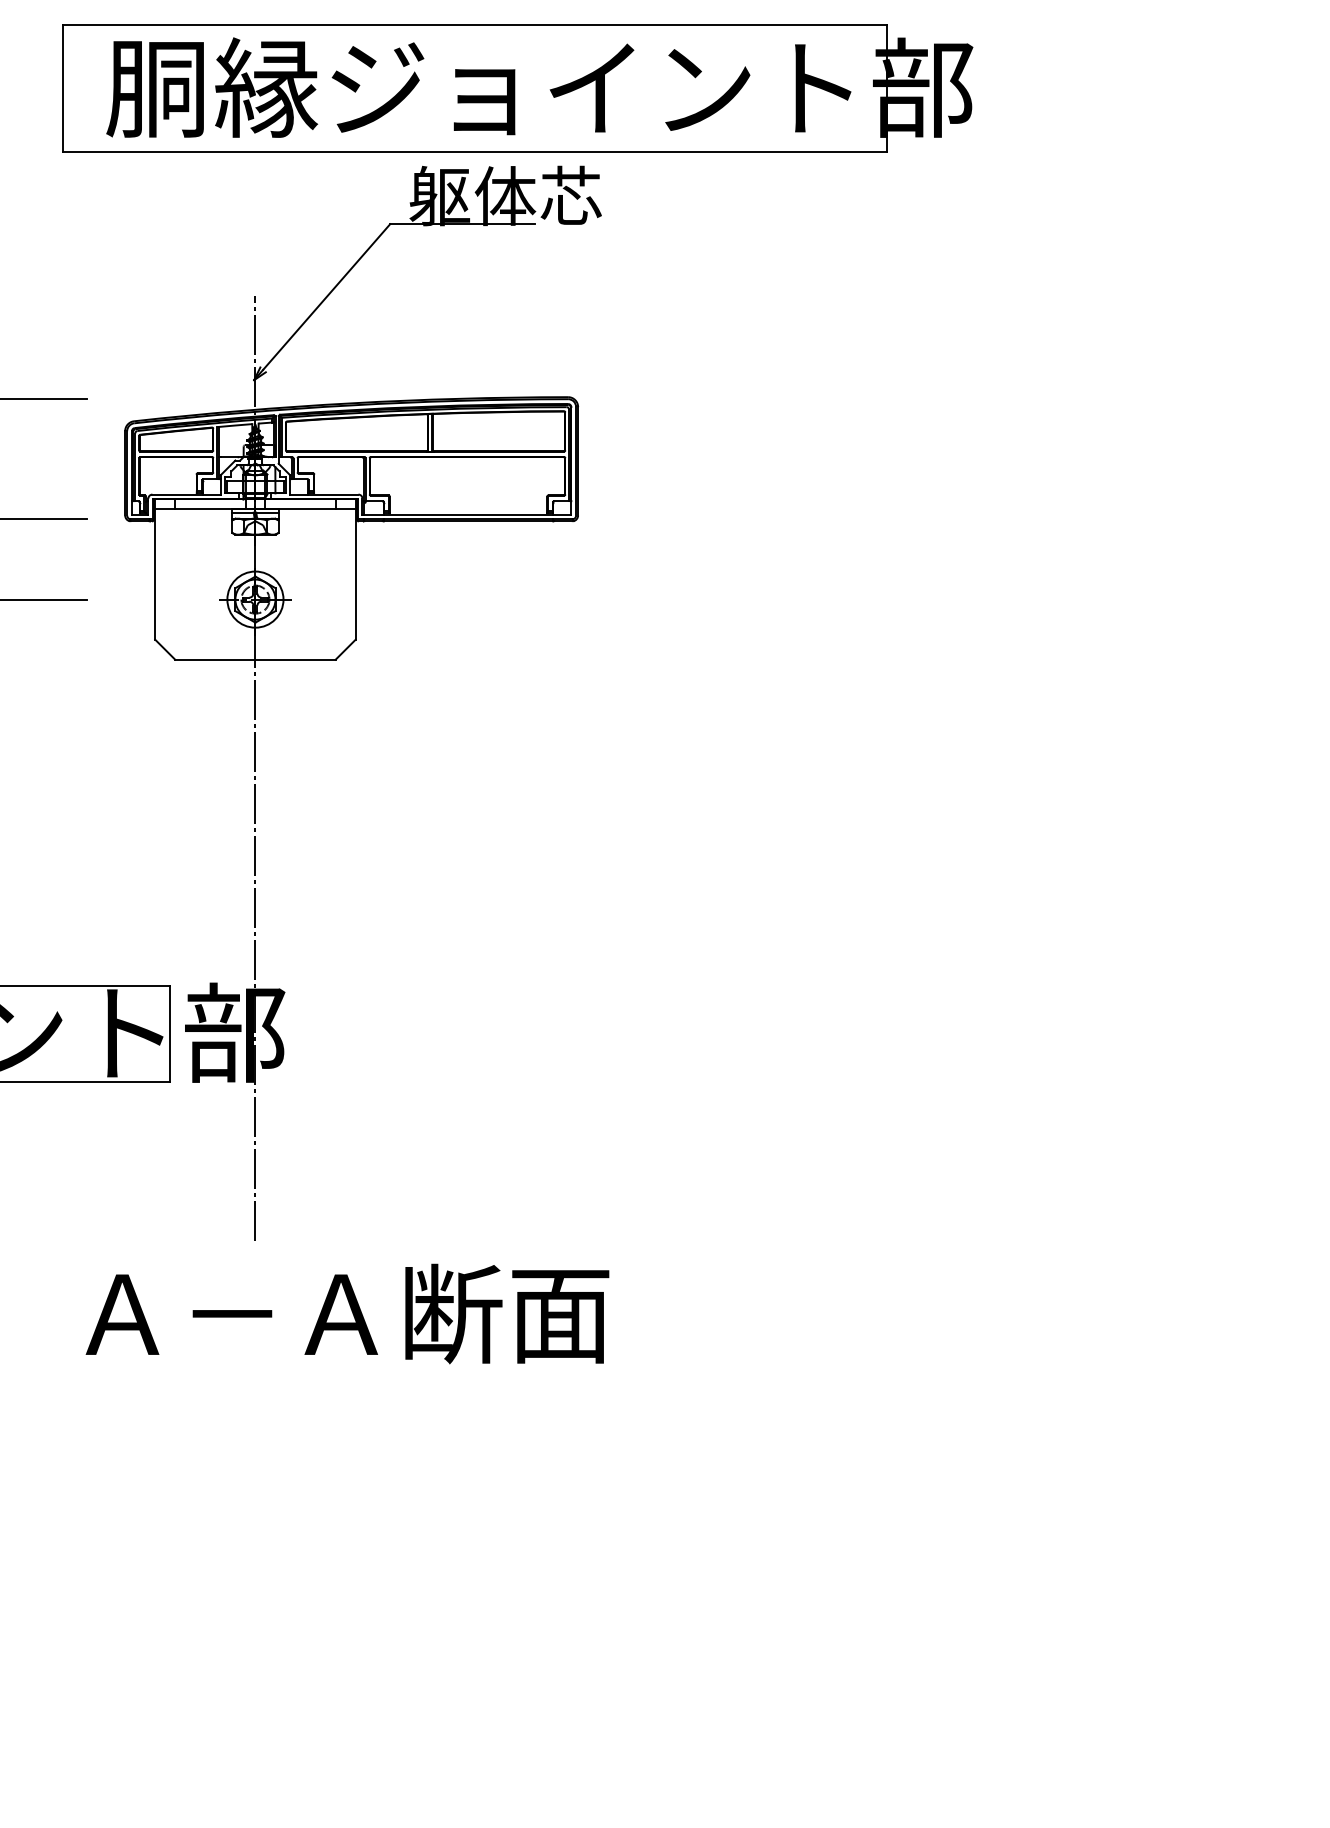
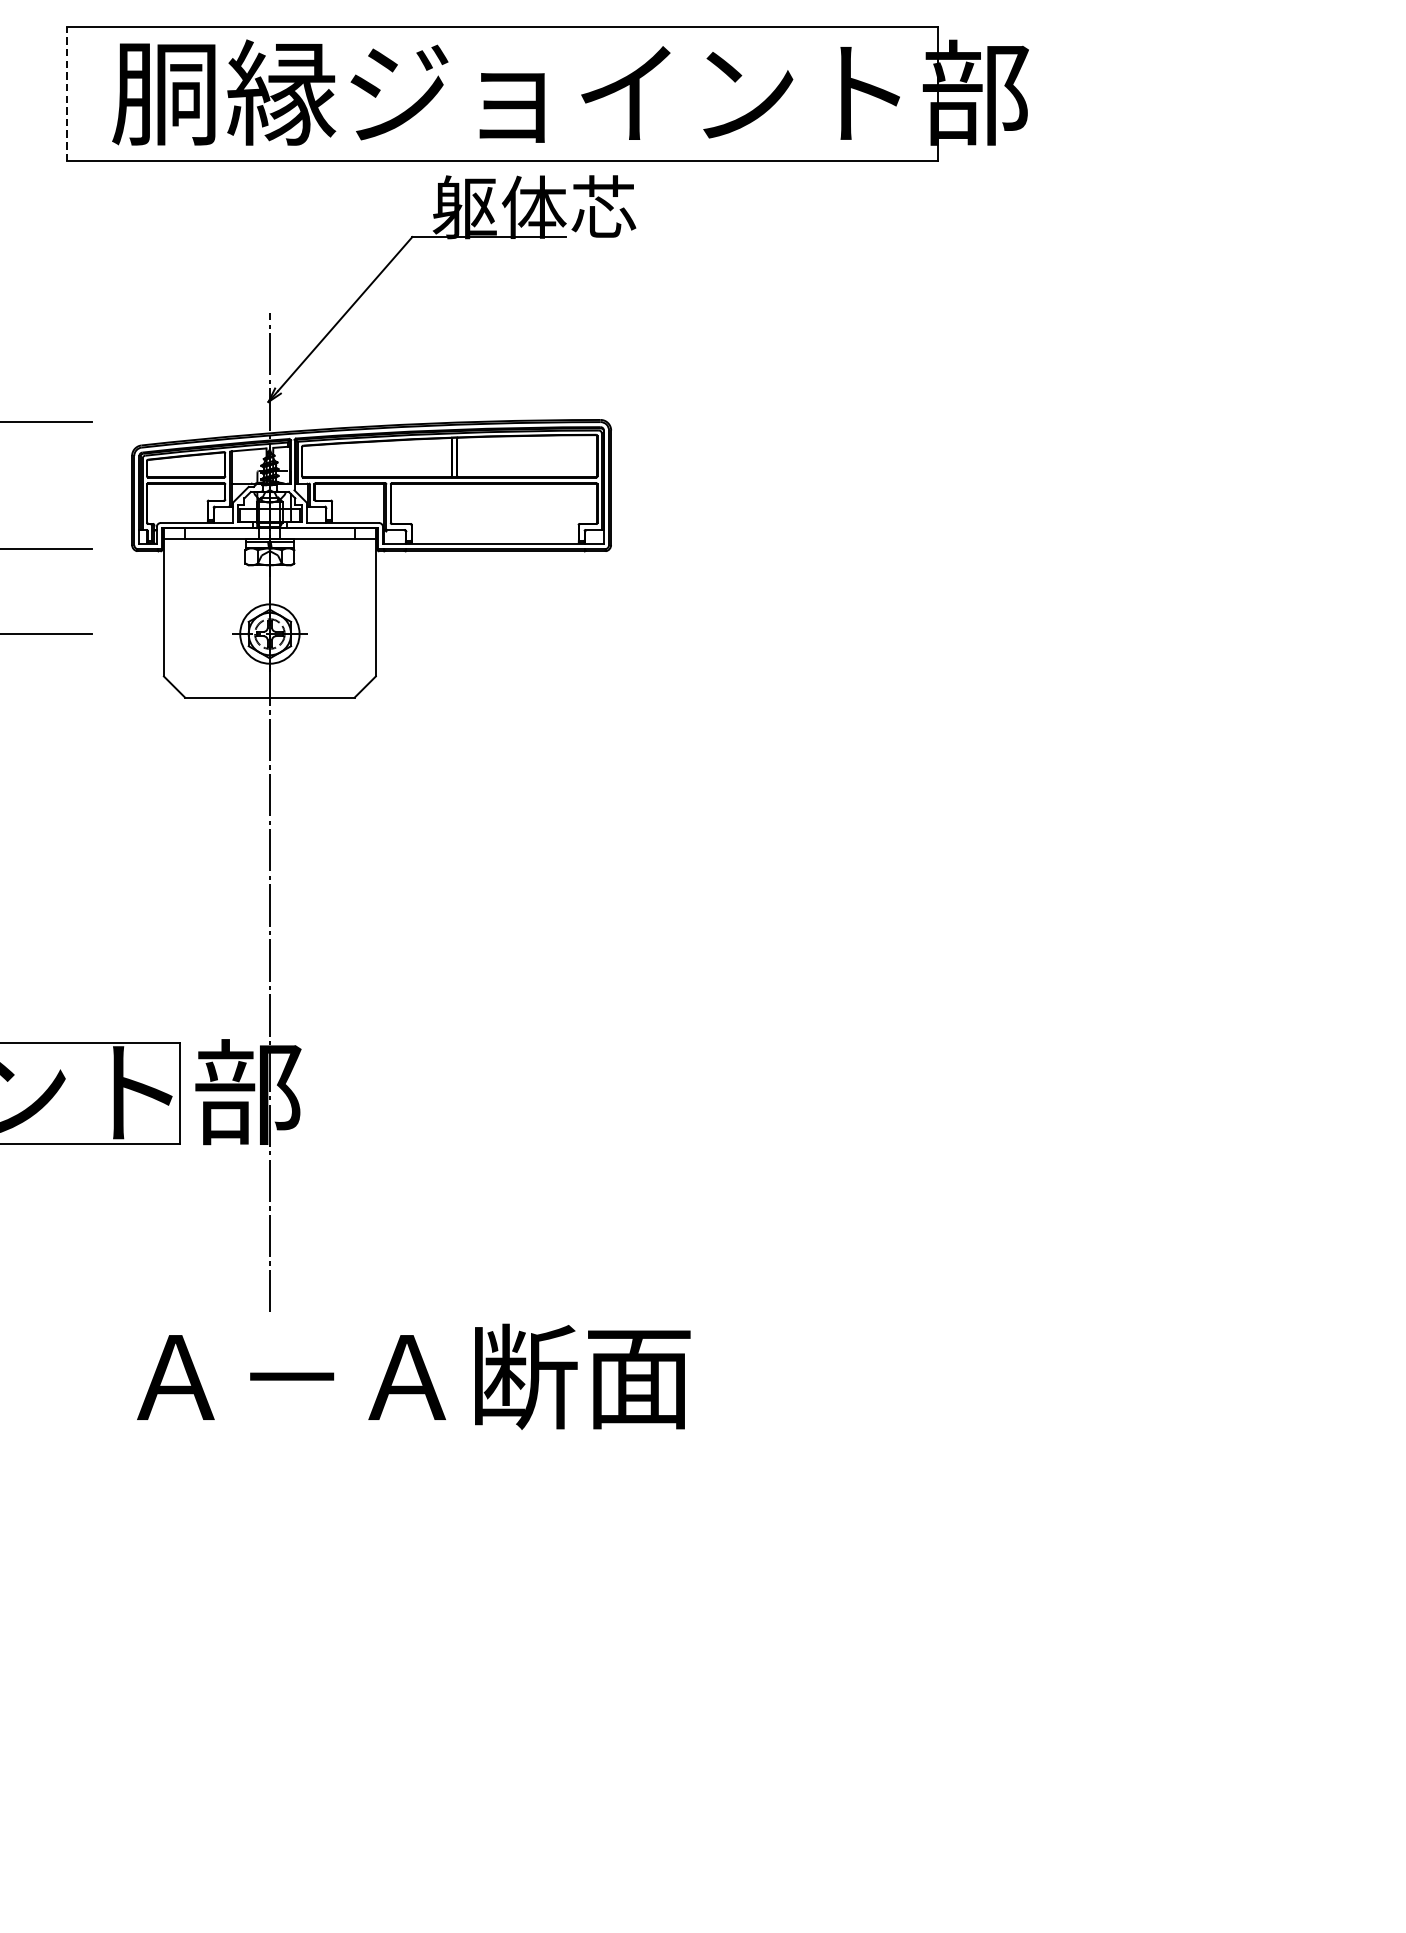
line: (63, 88) -> (66, 93), solid -> dashed
text: (347, 1313) -> (413, 1376), moved

